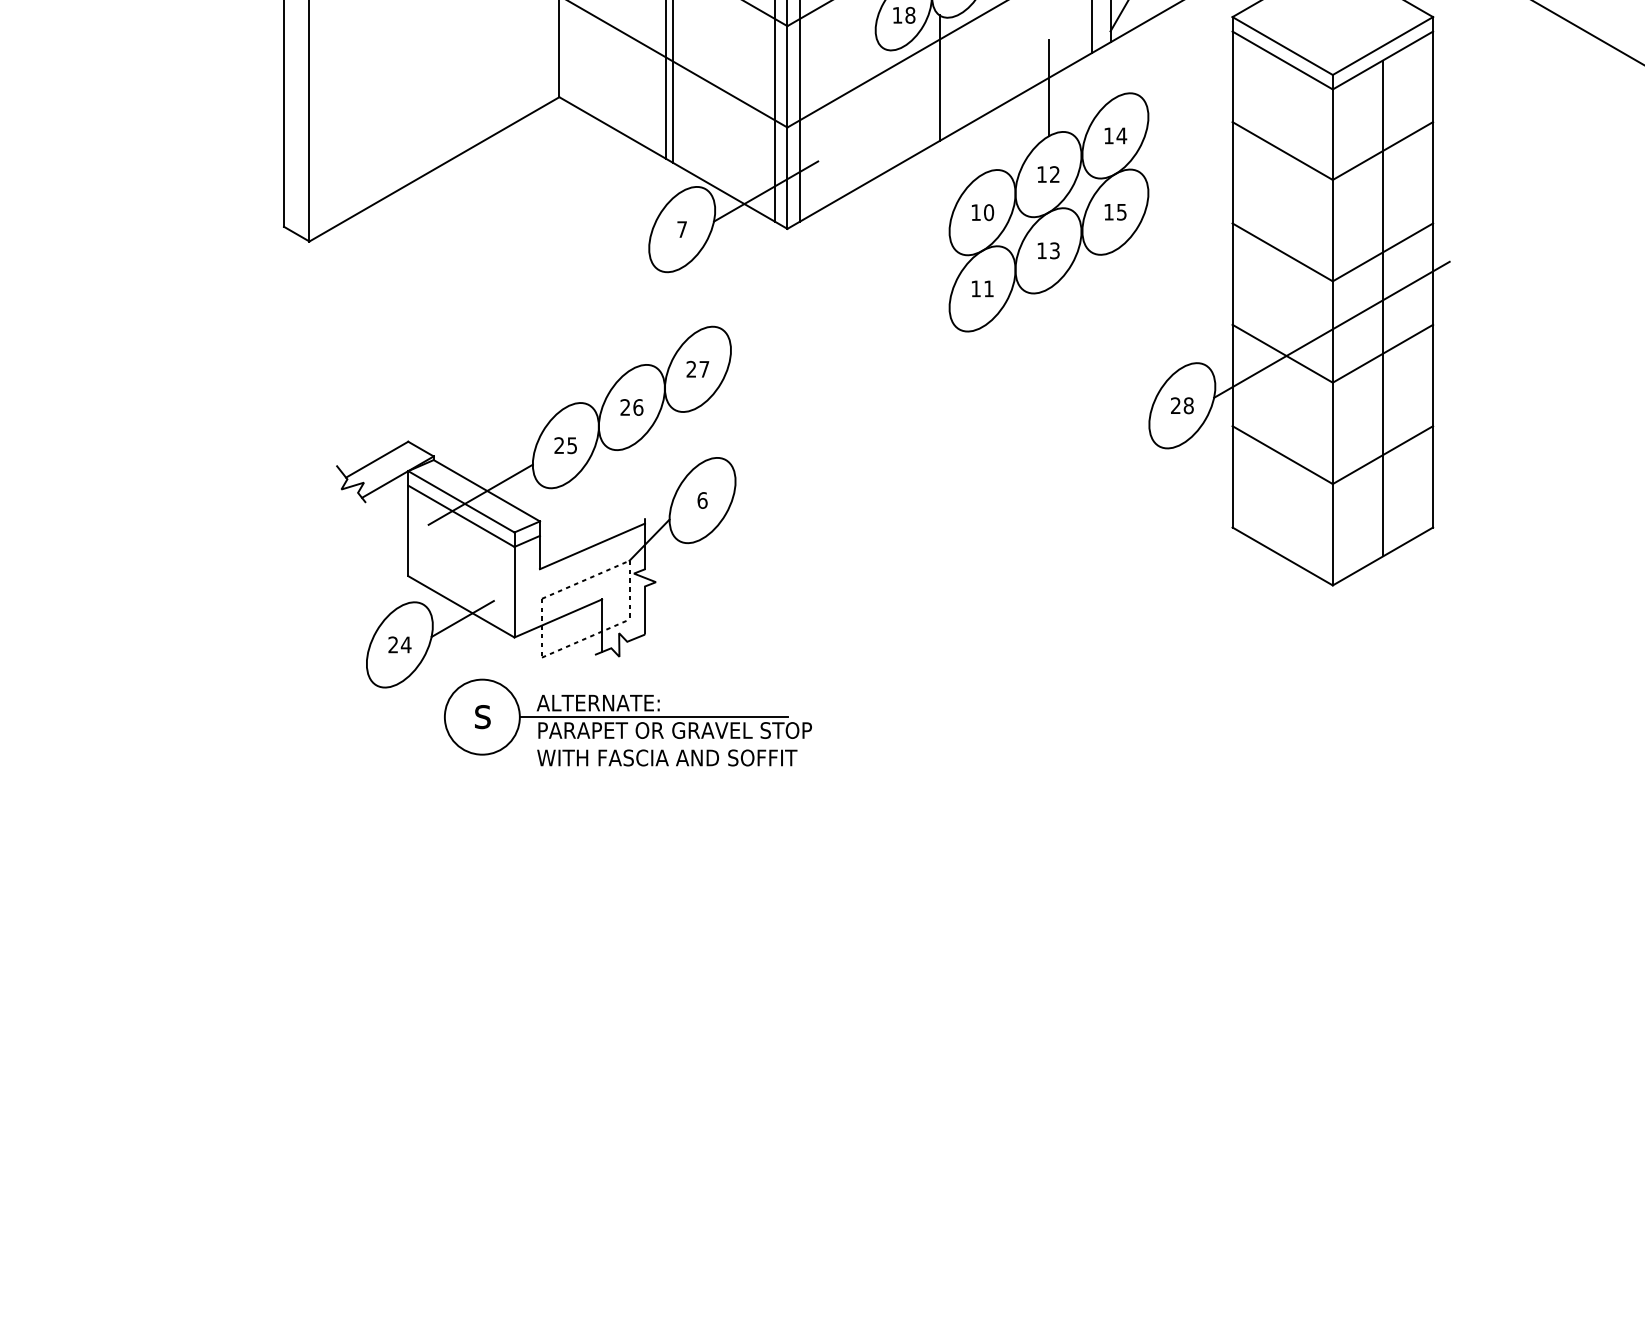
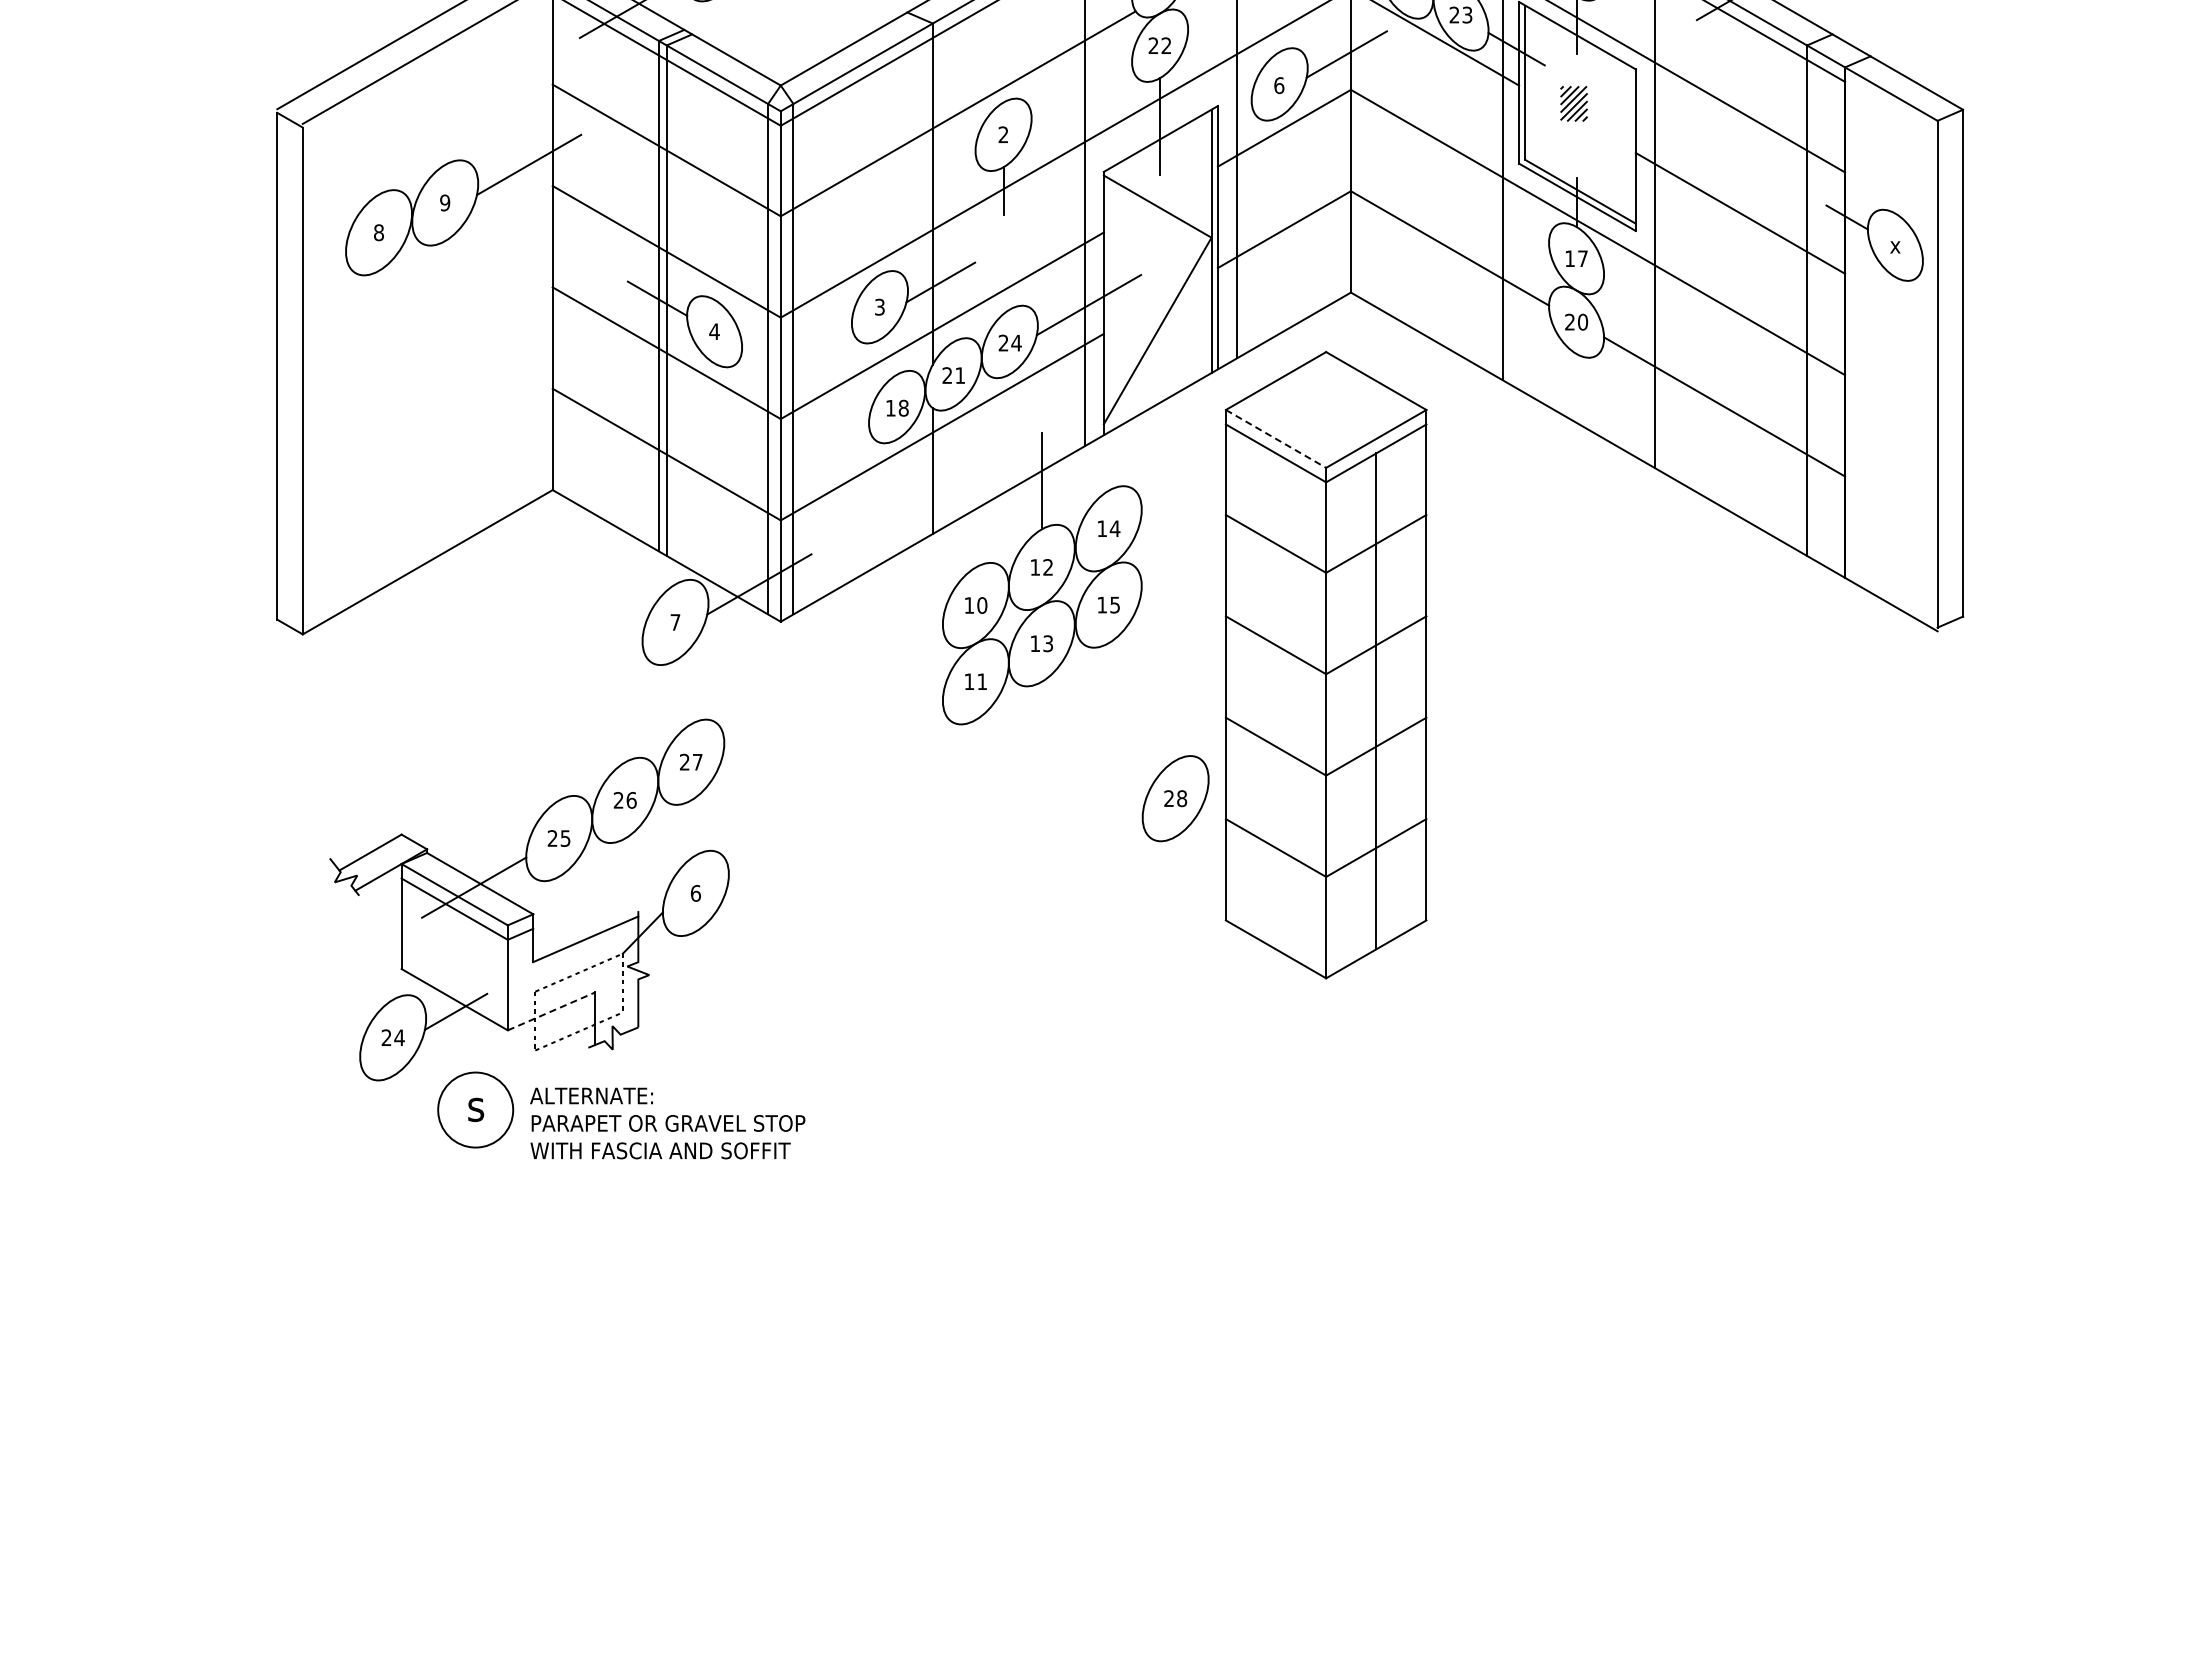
line: (1283, 45) -> (1276, 438), solid -> dashed
line: (1332, 329) -> (1325, 722), removed
line: (558, 618) -> (551, 1011), solid -> dashed
line: (654, 717) -> (647, 1110), removed

